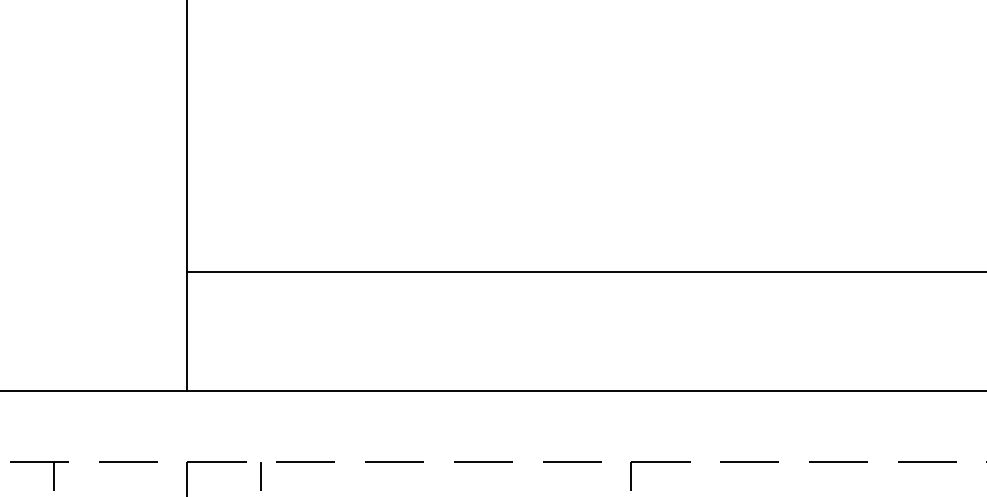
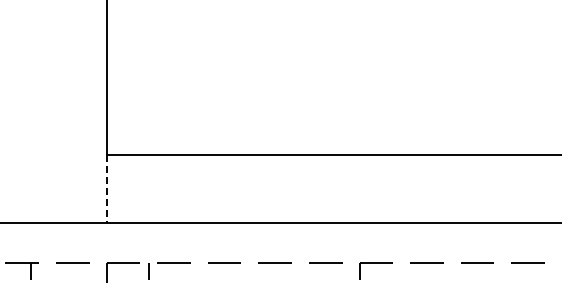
line: (187, 331) -> (106, 188), solid -> dashed

